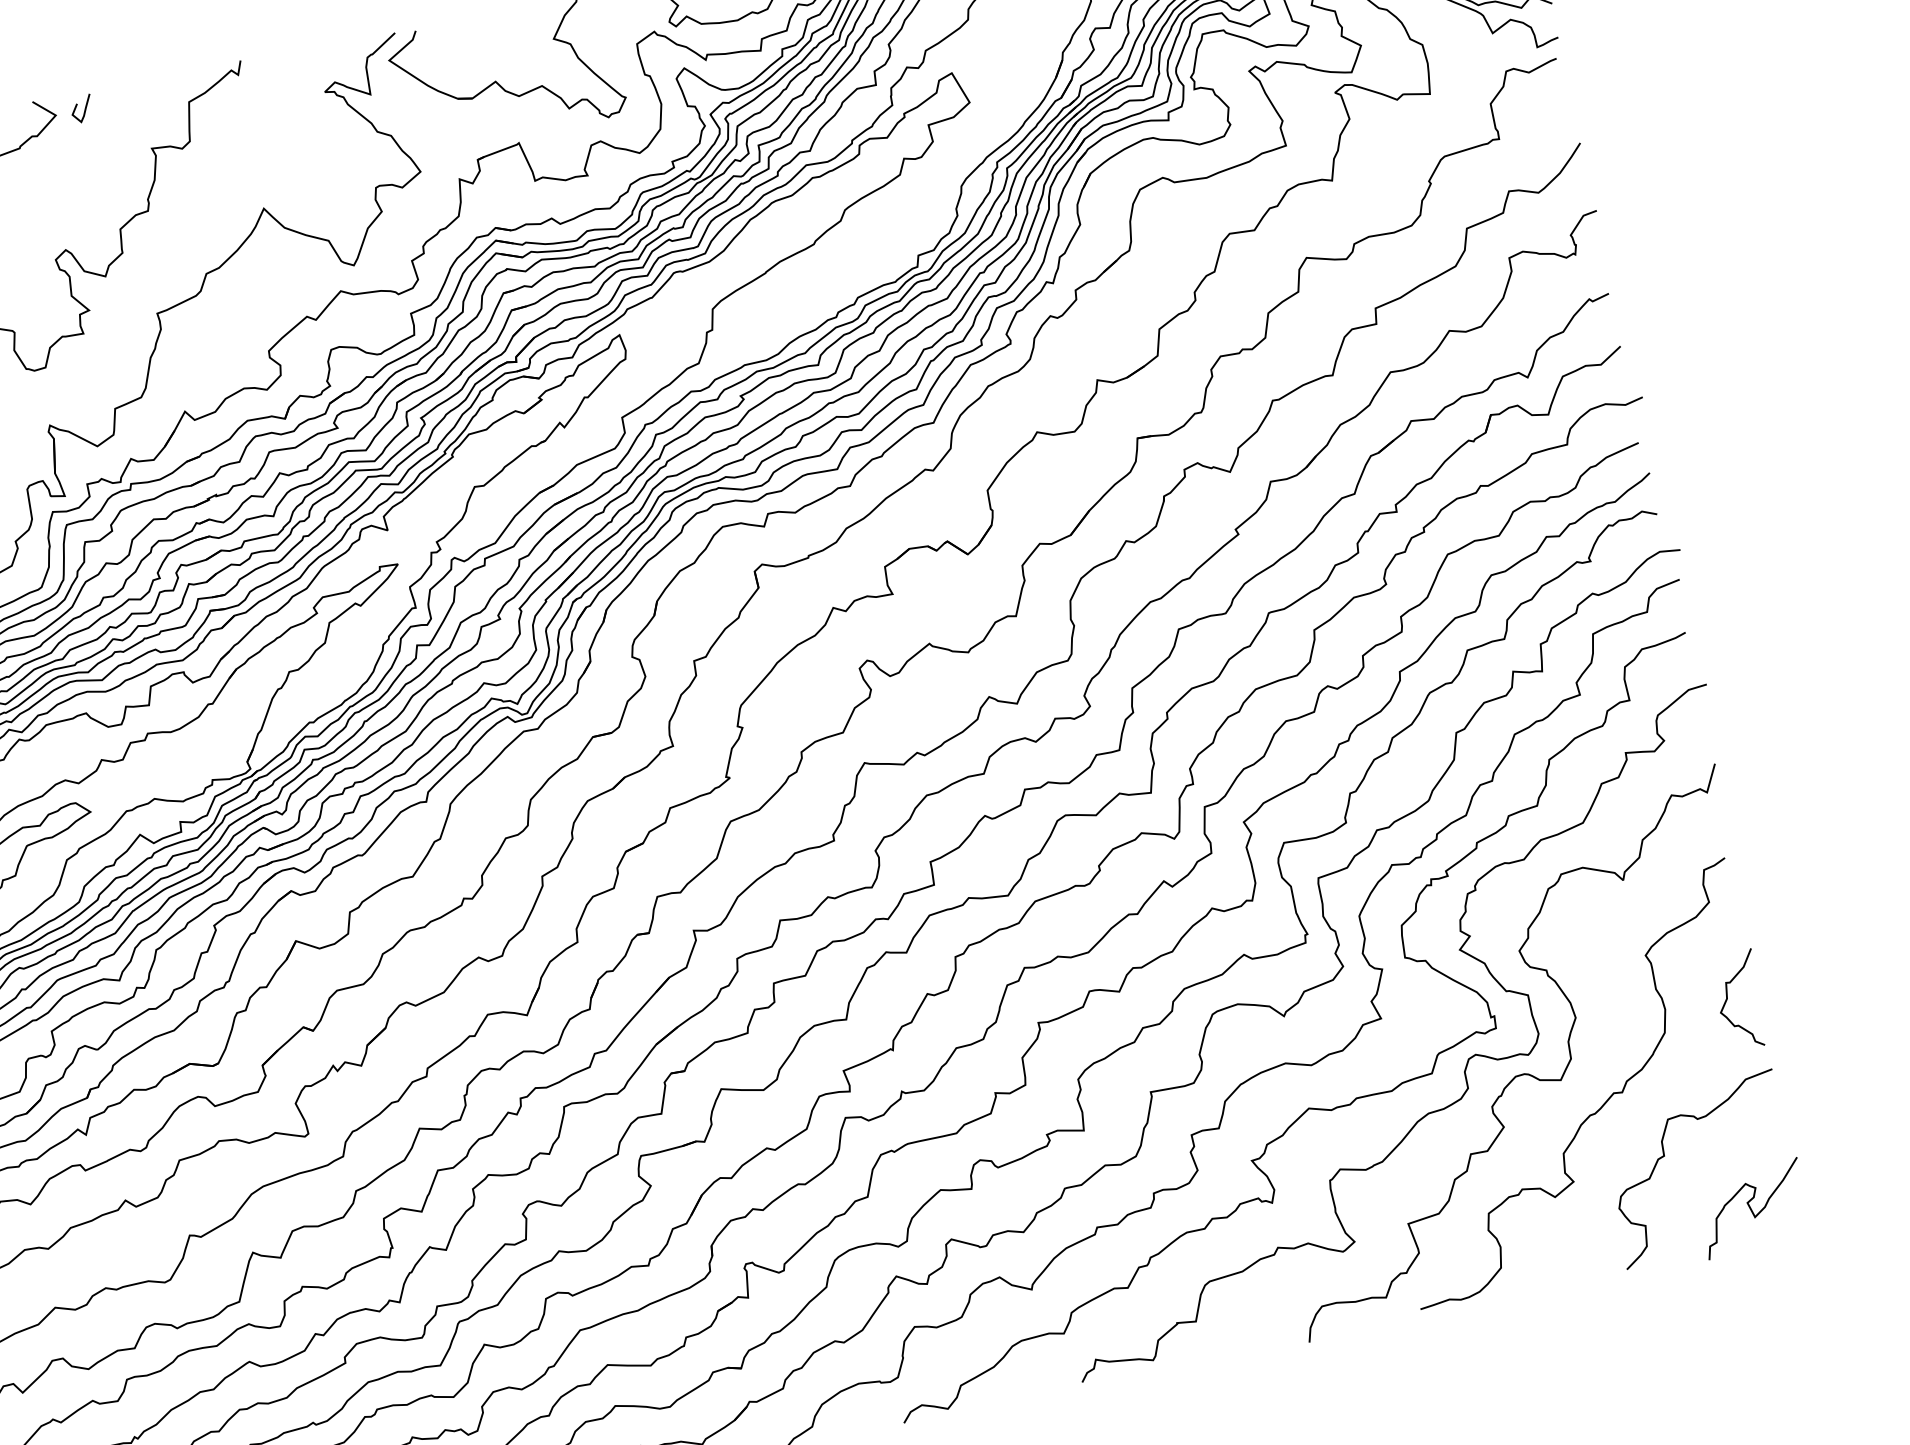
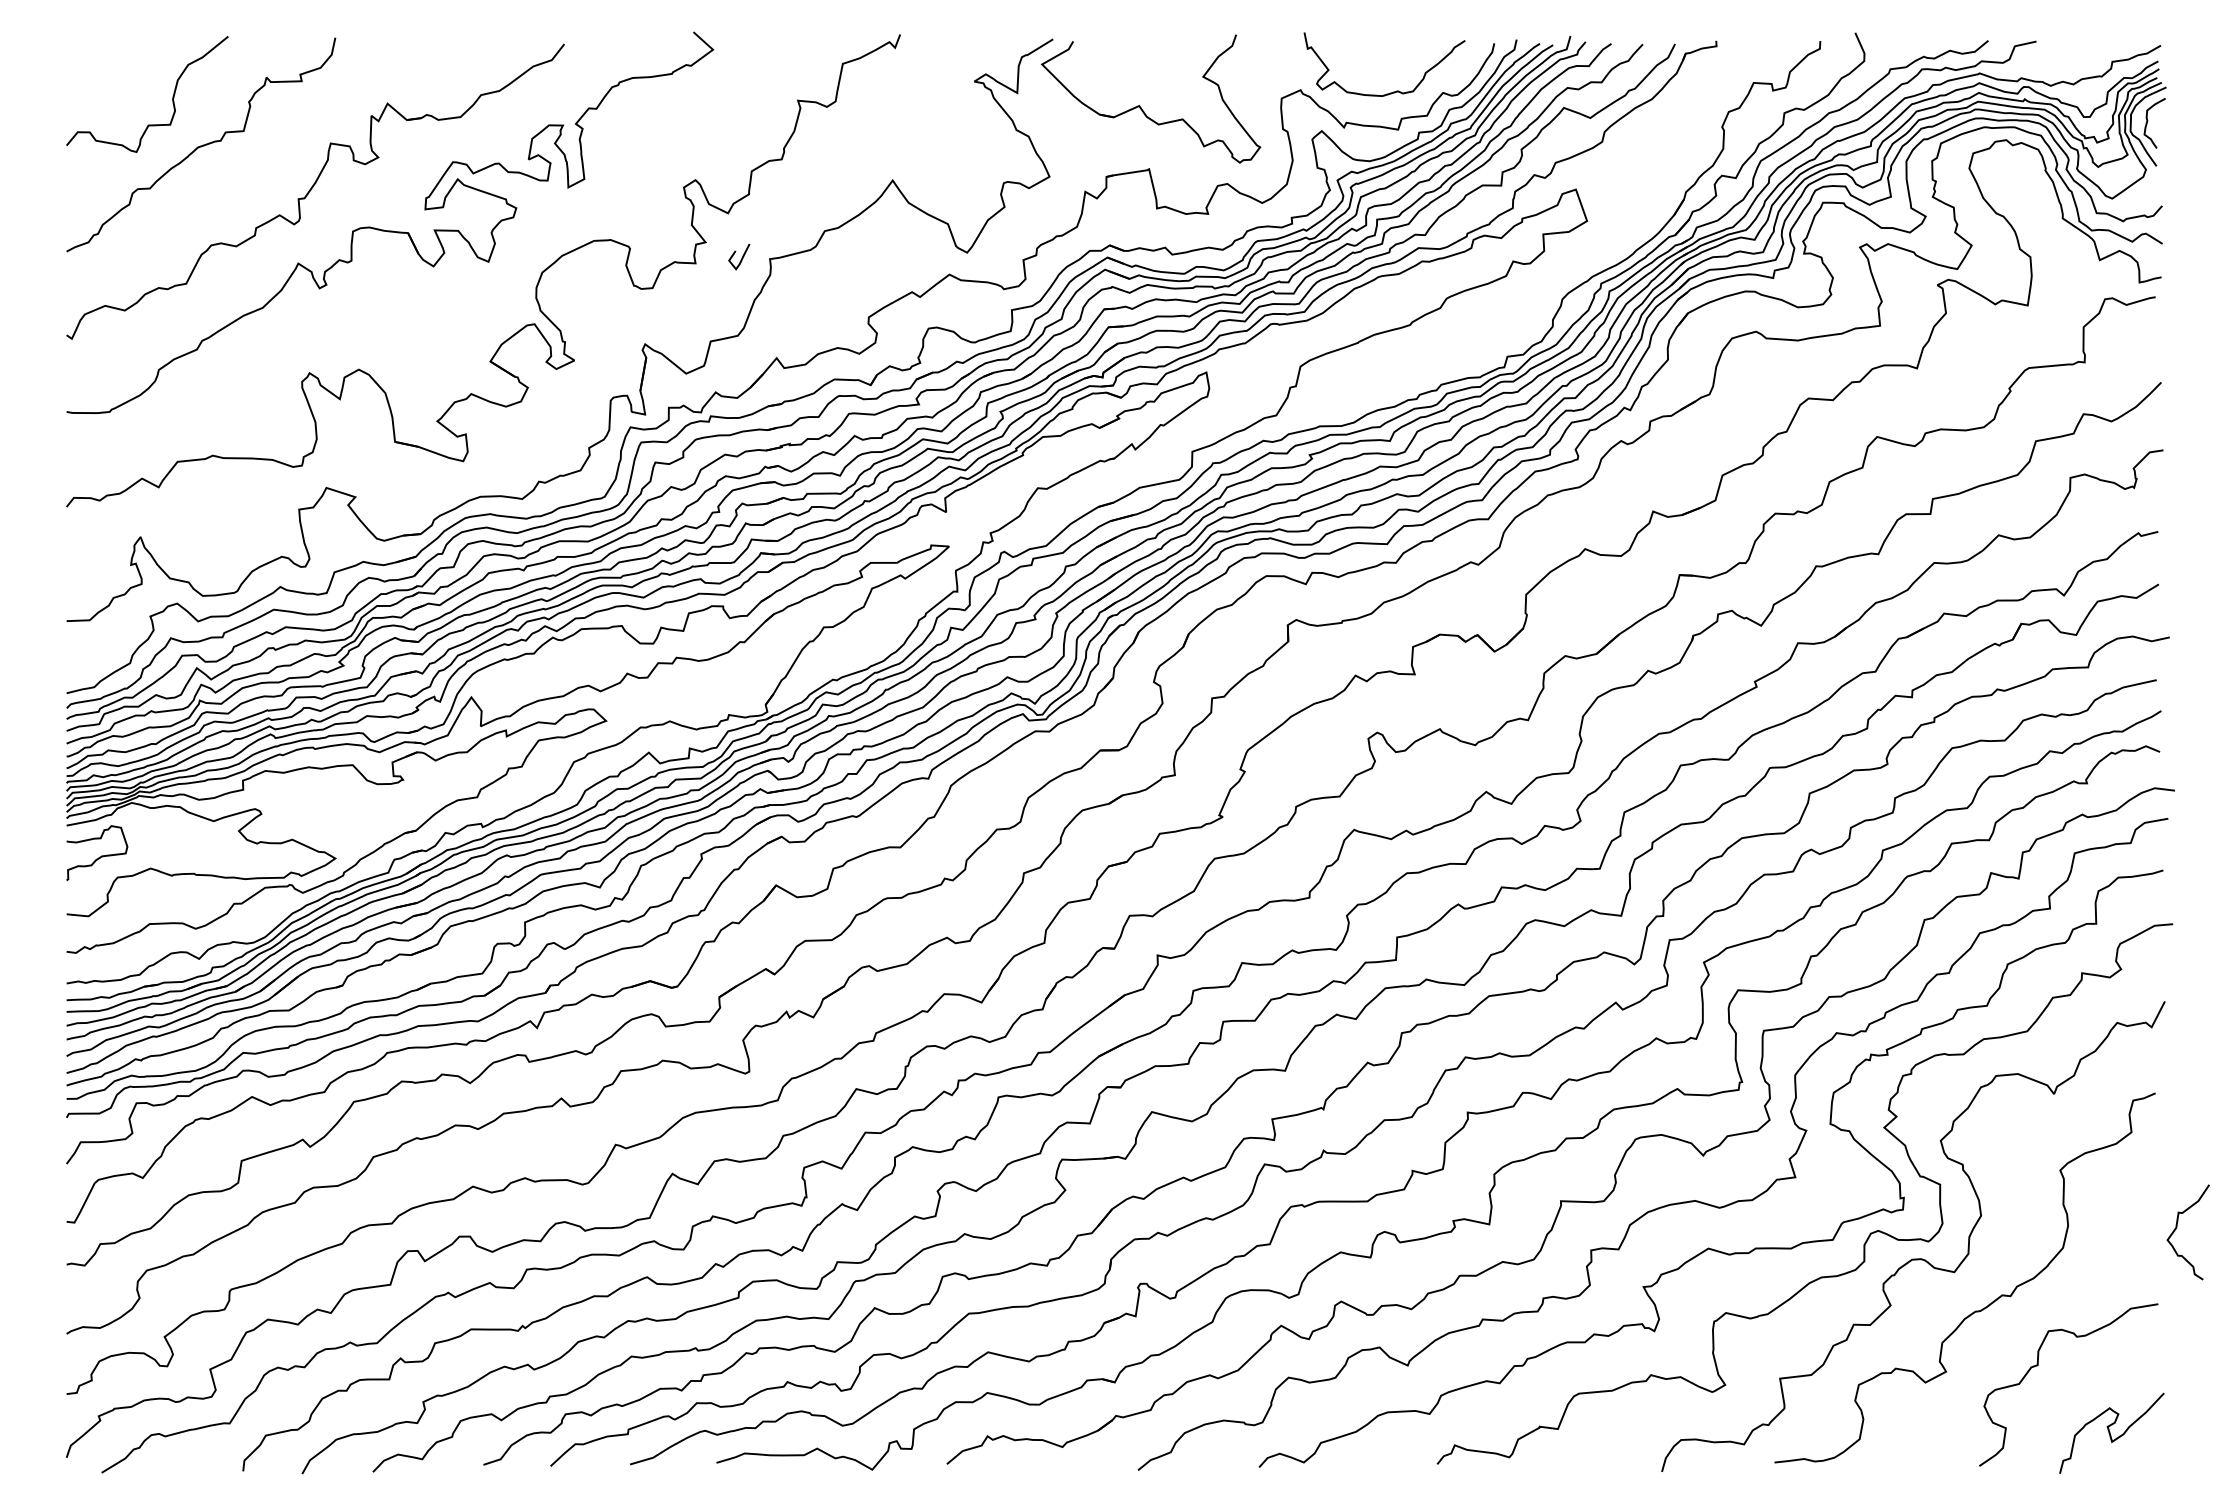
curve: (84, 109) -> (741, 257), moved
curve: (1728, 998) -> (2177, 1227), moved

